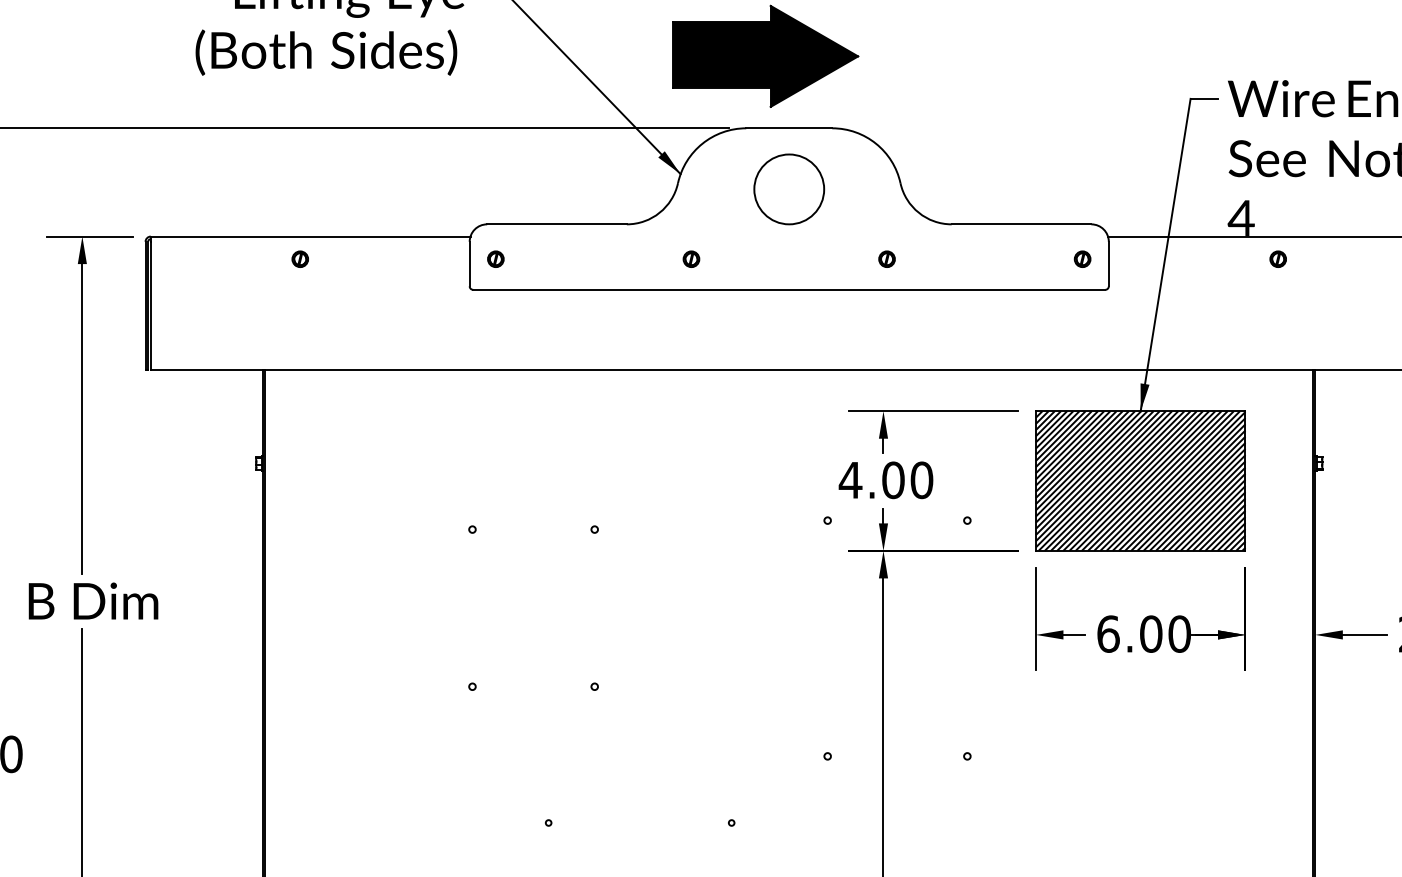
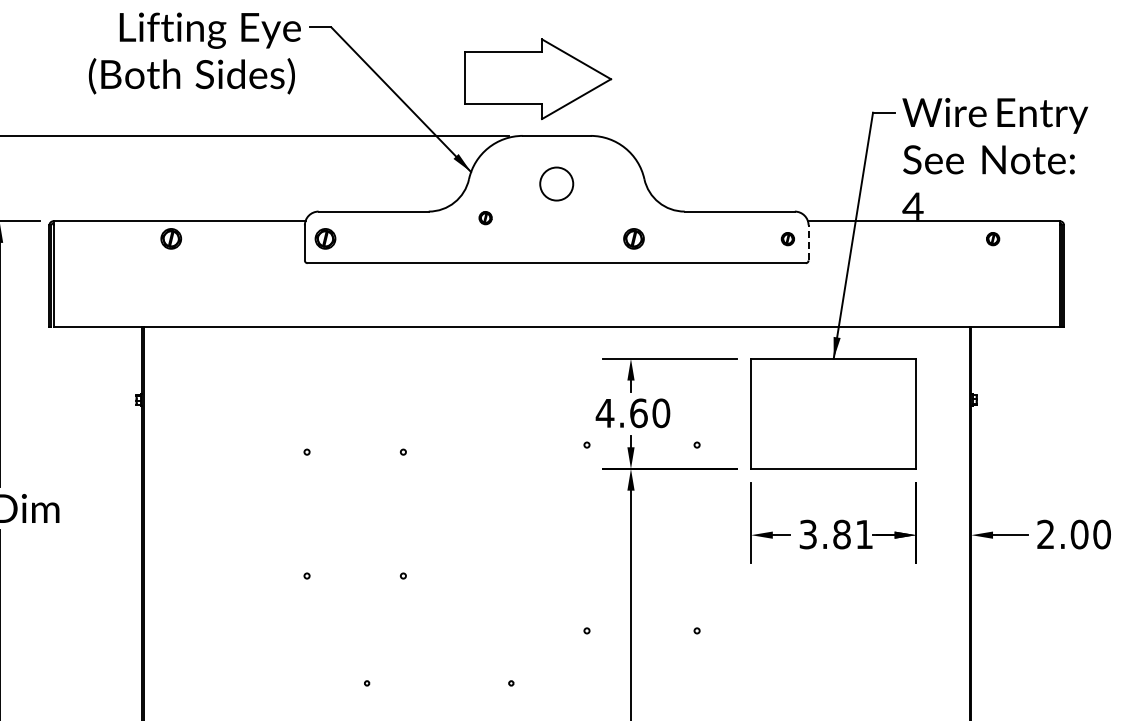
fill: (766, 56) -> (538, 79), removed
circle: (788, 188) -> (556, 183), size x0.6
part: (300, 259) -> (171, 239), size x1.6
part: (495, 259) -> (325, 239), size x1.6
part: (691, 259) -> (485, 218), moved
part: (886, 259) -> (633, 239), size x1.6
part: (1278, 259) -> (993, 239), moved
line: (1108, 263) -> (808, 242), solid -> dashed
text: (893, 479) -> (638, 412), 4.00 -> 4.60
hatch: (1140, 480) -> (833, 413), removed
text: (1144, 634) -> (836, 534), 6.00 -> 3.81

